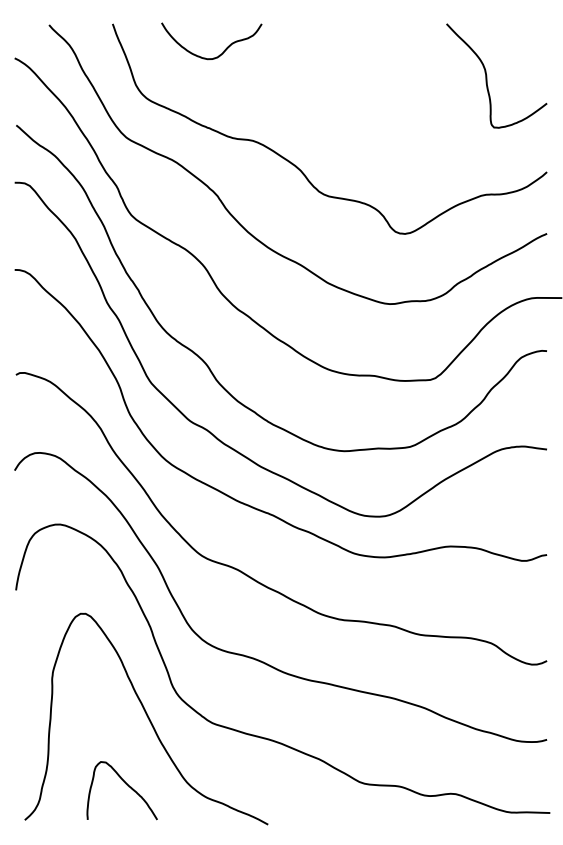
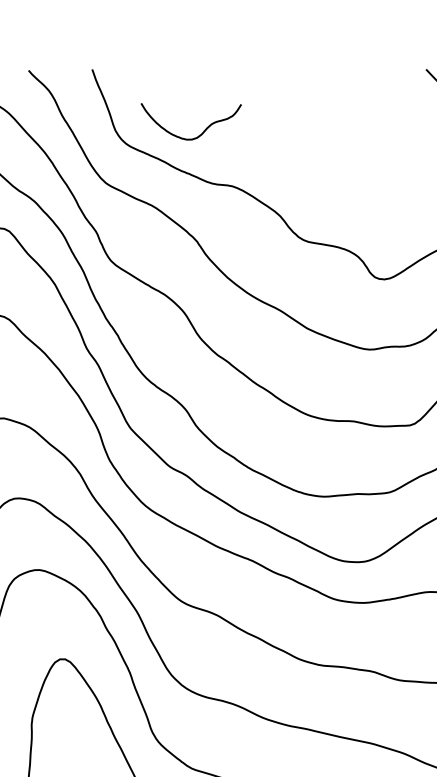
curve: (224, 49) -> (204, 130), moved

